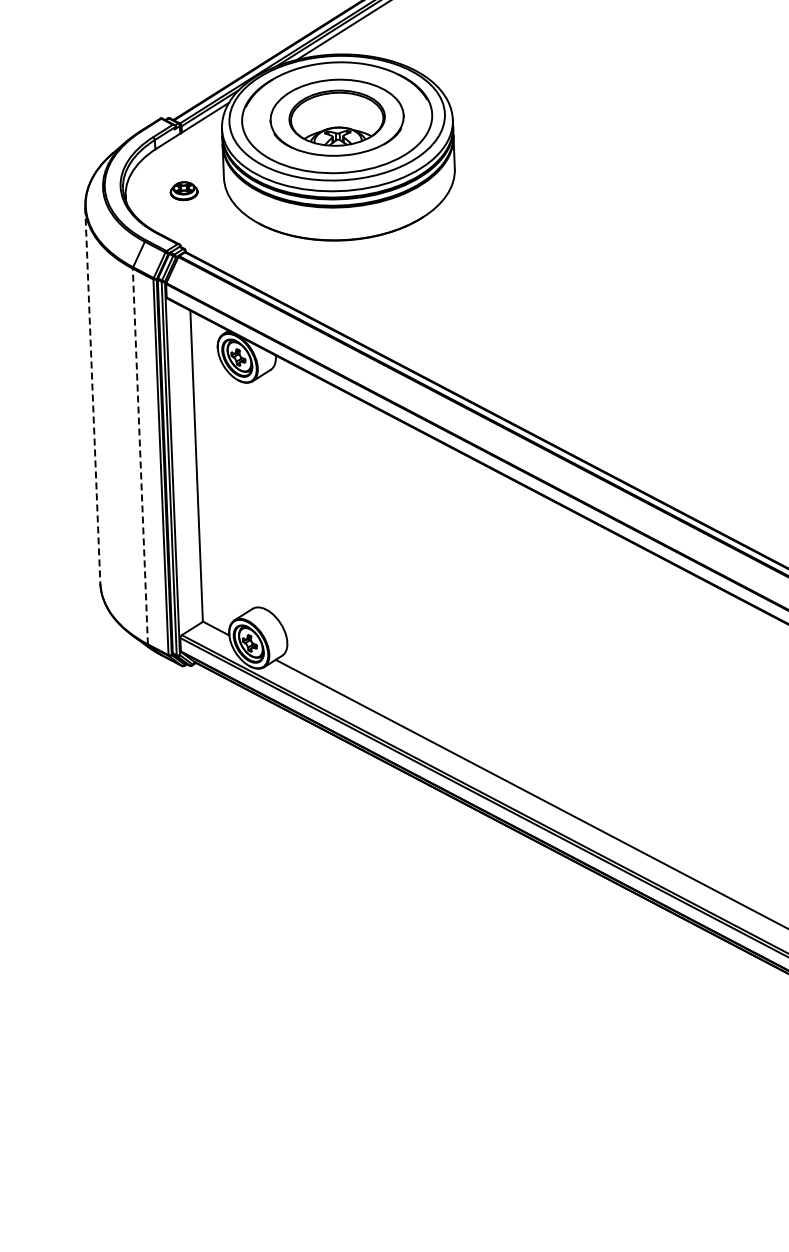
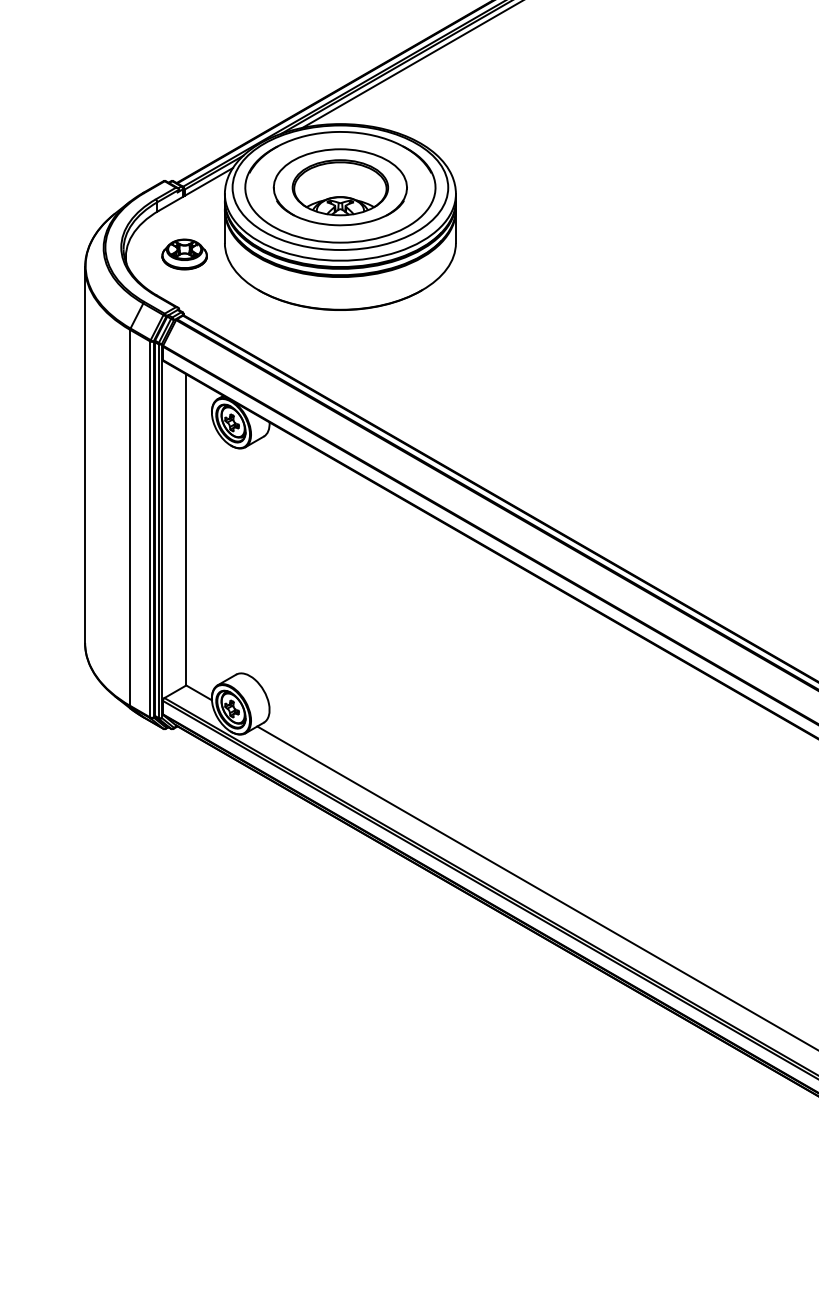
part: (184, 191) -> (184, 254), size x1.67
line: (93, 395) -> (85, 455), dashed -> solid
line: (140, 456) -> (130, 517), dashed -> solid

